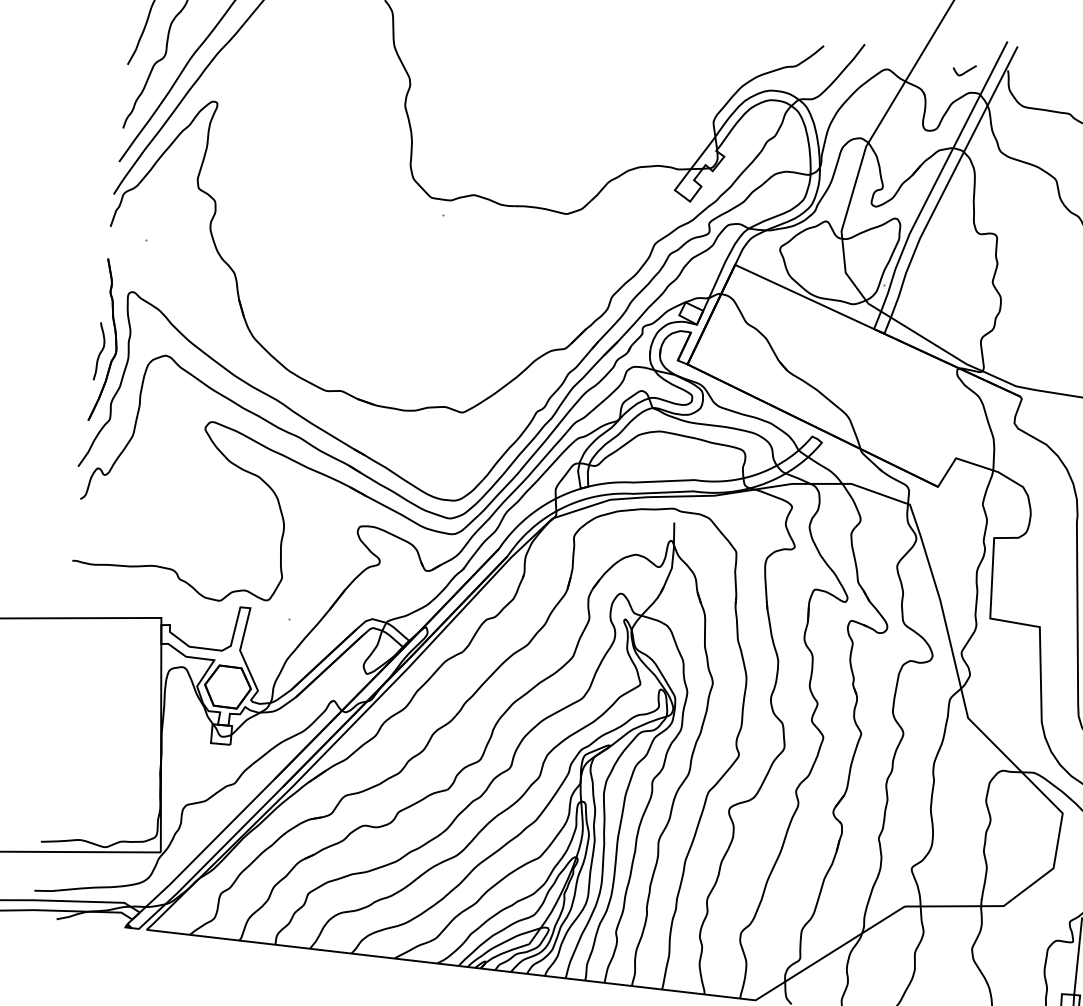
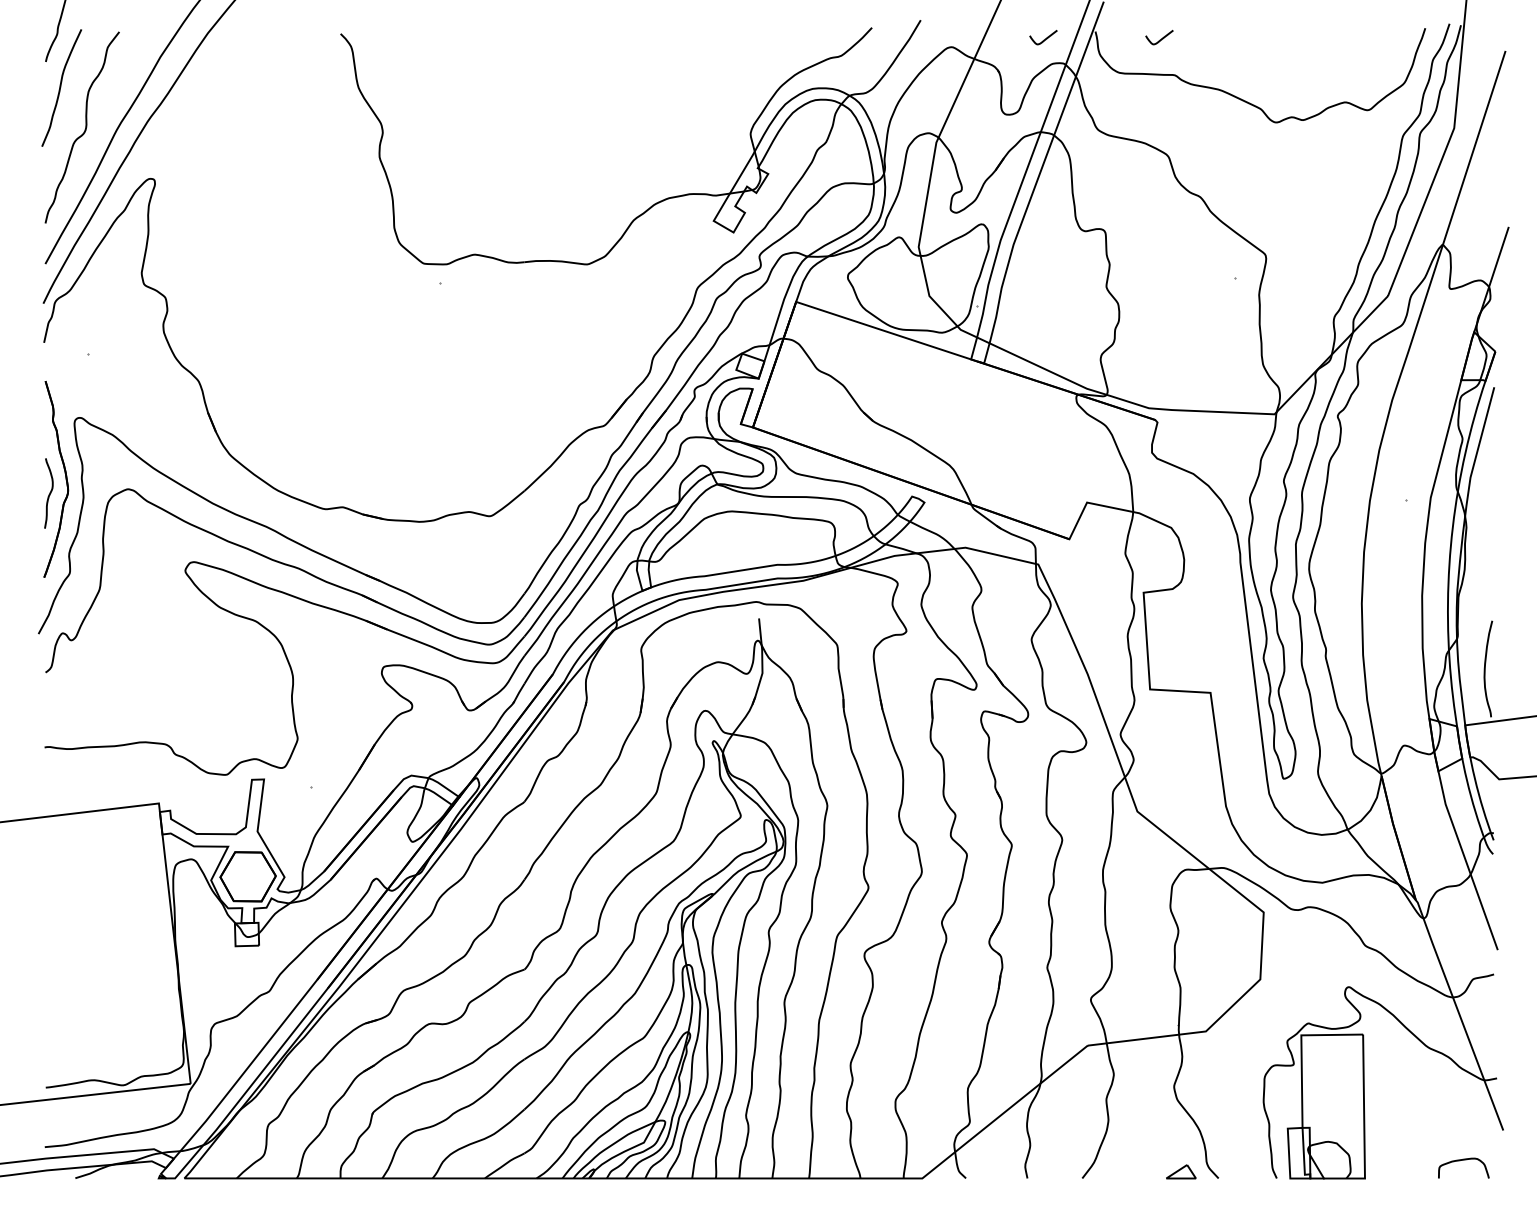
curve: (1060, 83) -> (1159, 39), added

